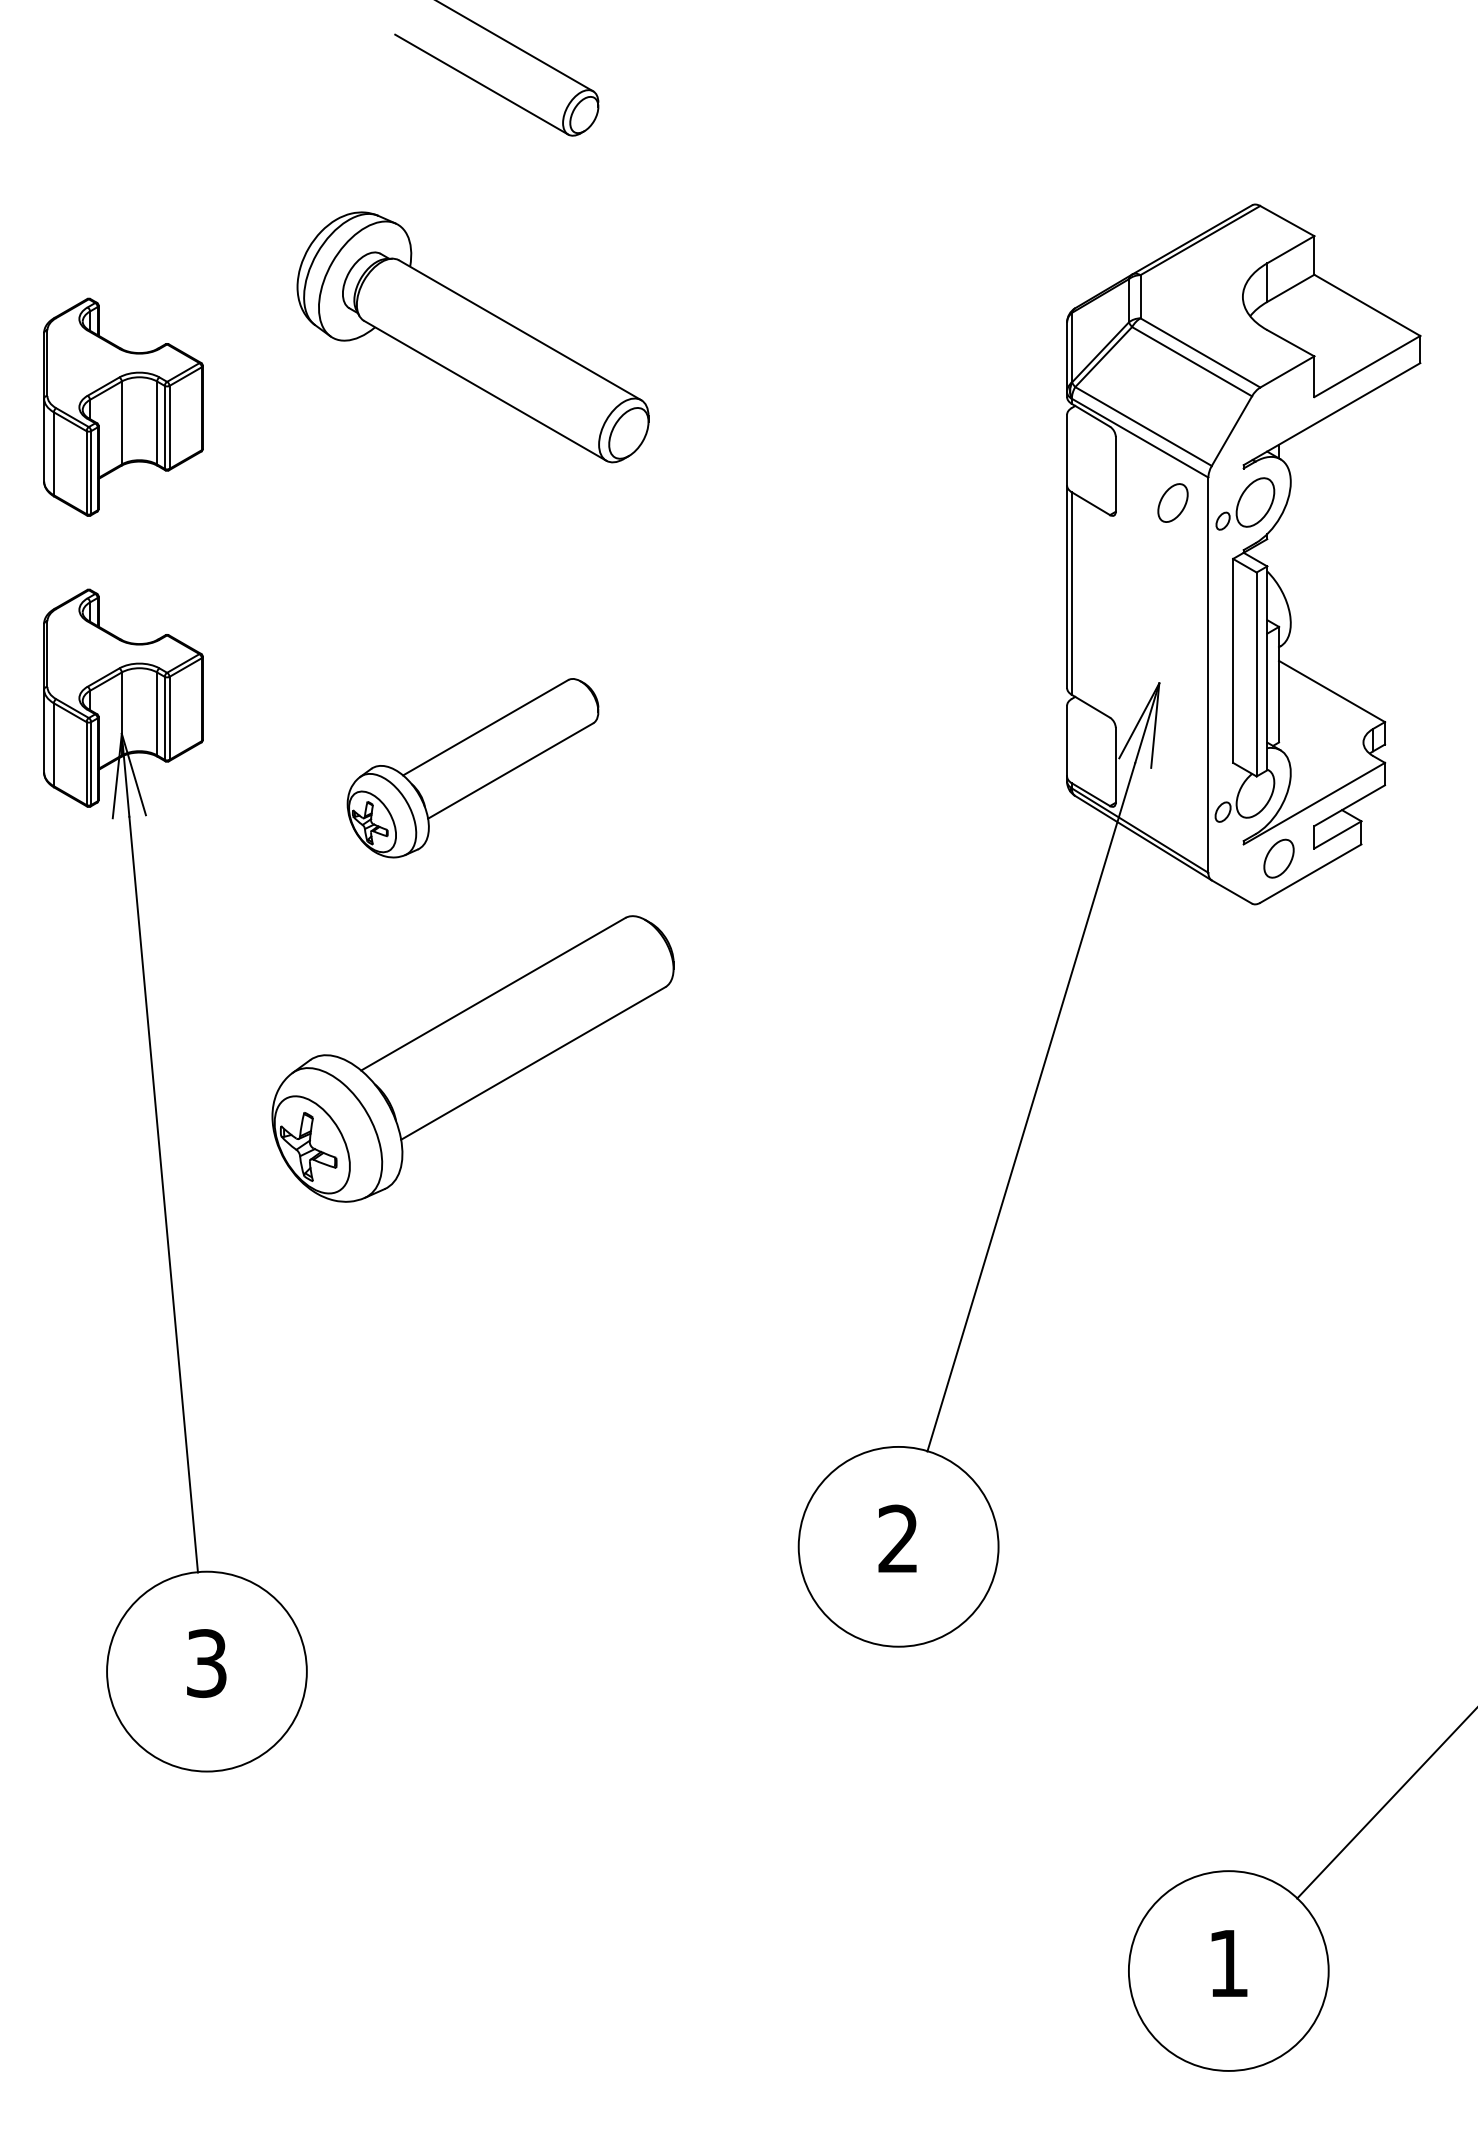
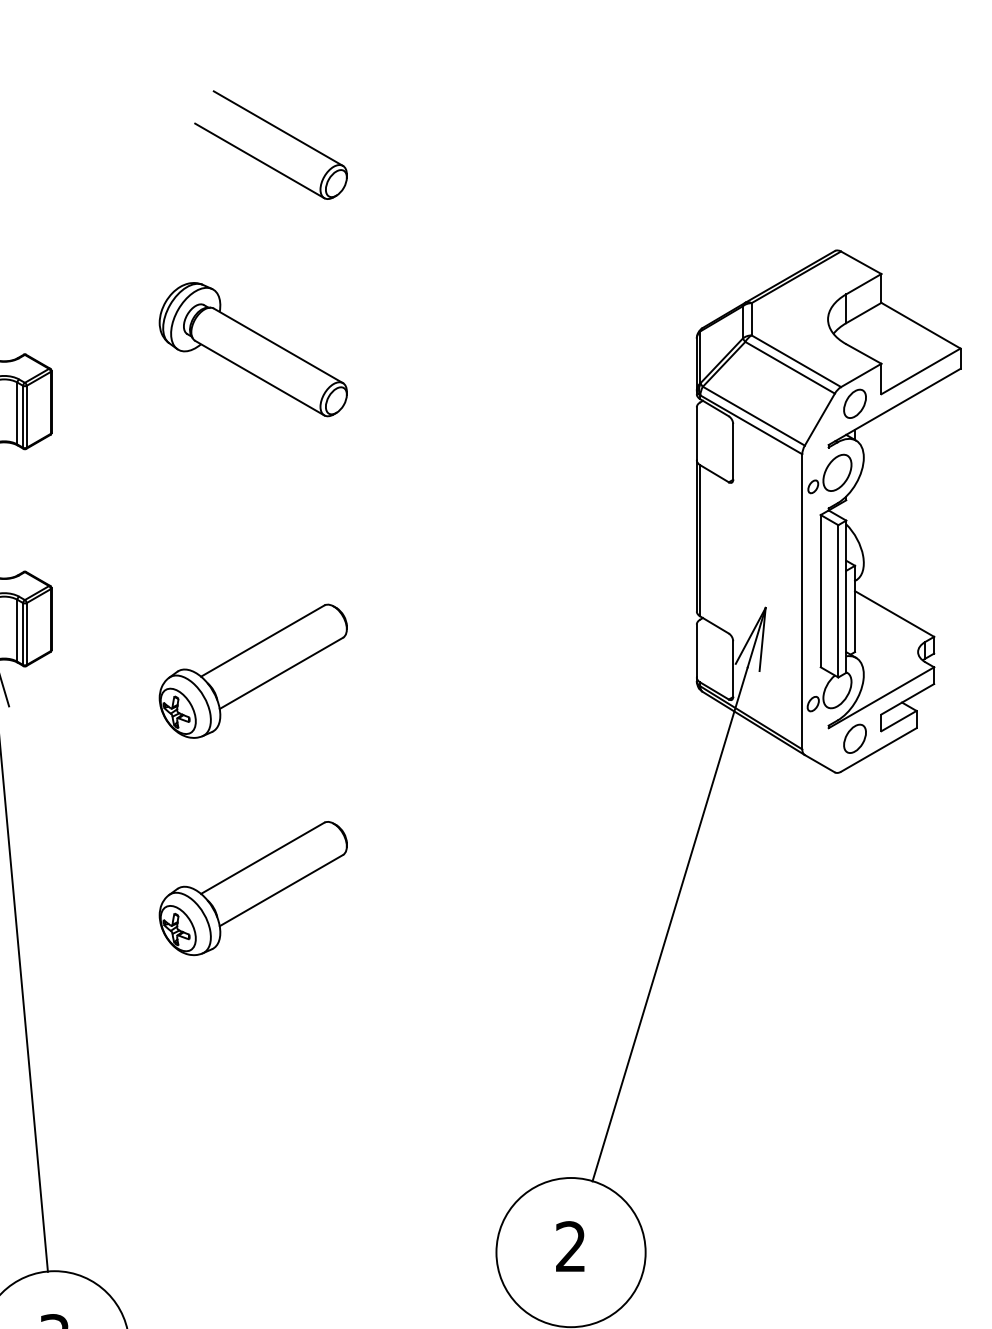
part: (472, 337) -> (252, 349), size x0.71
part: (1172, 502) -> (854, 403), moved
part: (472, 1059) -> (252, 888), size x0.62

